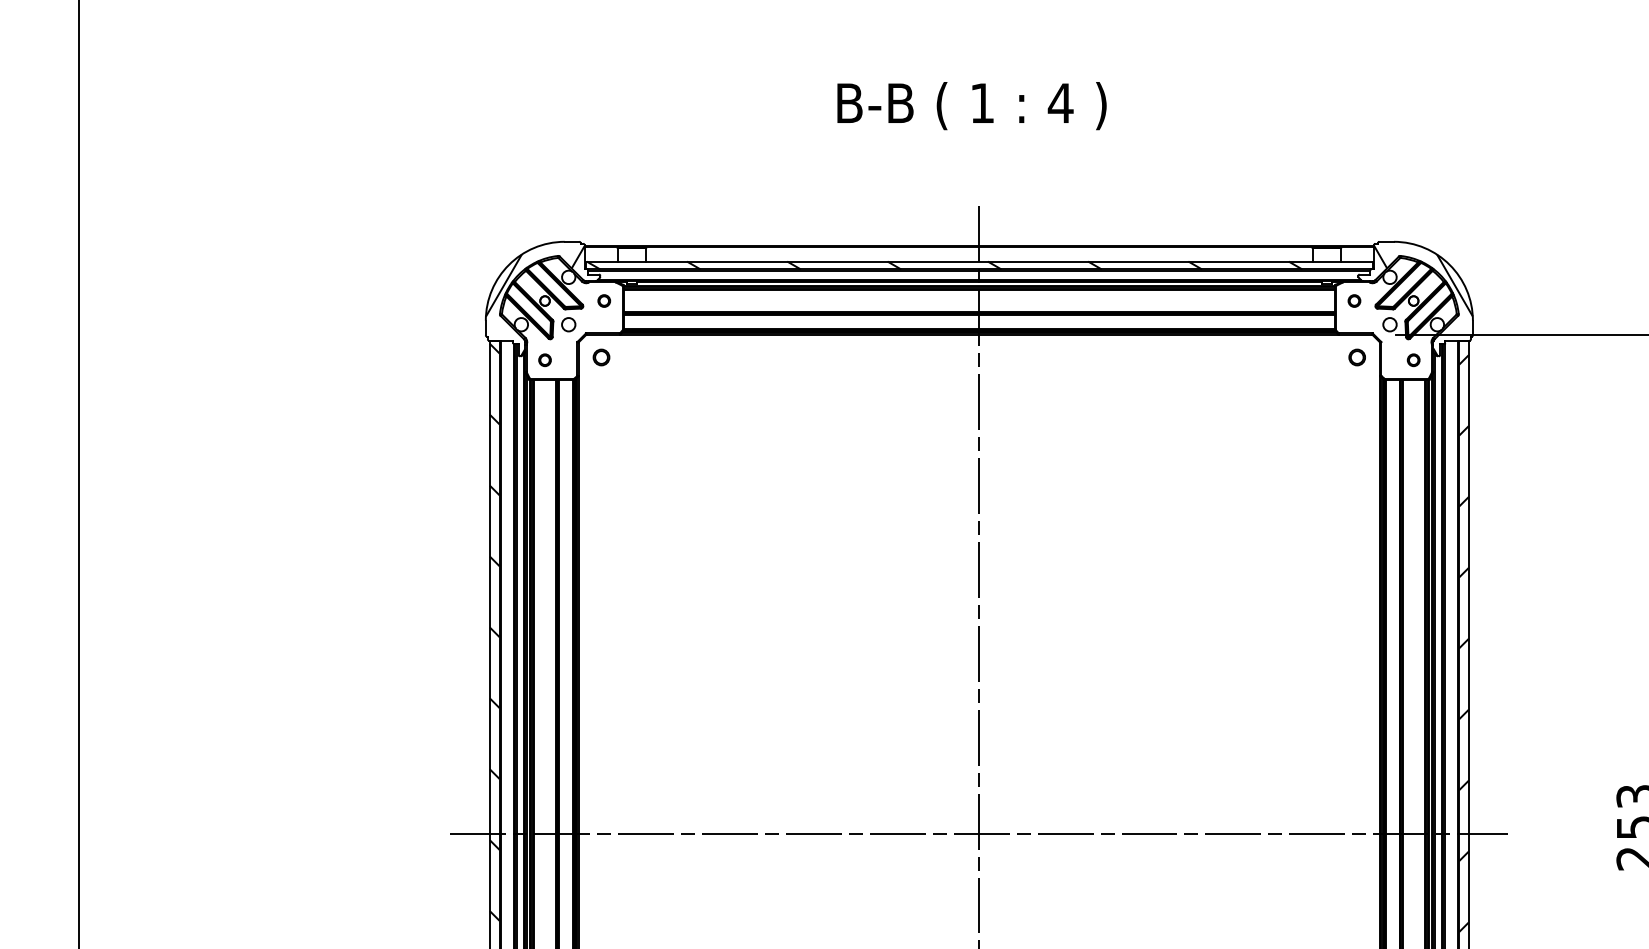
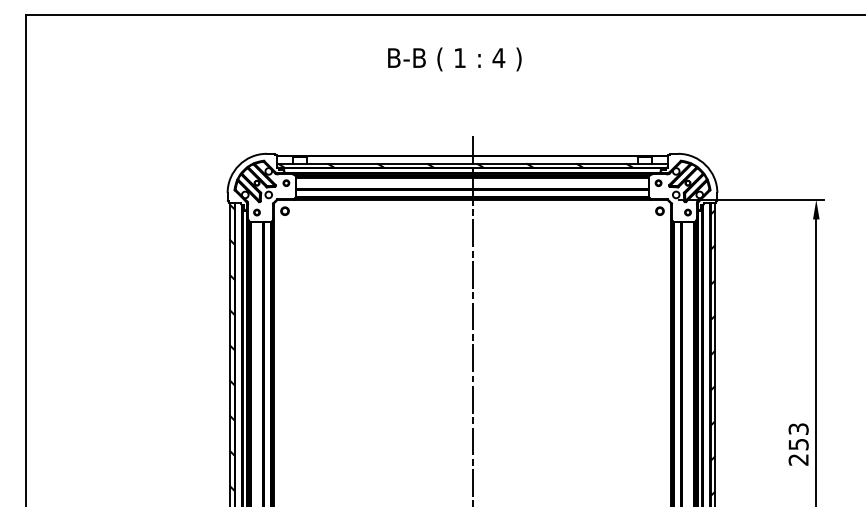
text: (971, 106) -> (454, 59), moved
hatch: (1422, 299) -> (692, 182), removed
hatch: (533, 301) -> (251, 183), removed
line: (979, 833) -> (472, 447), removed

